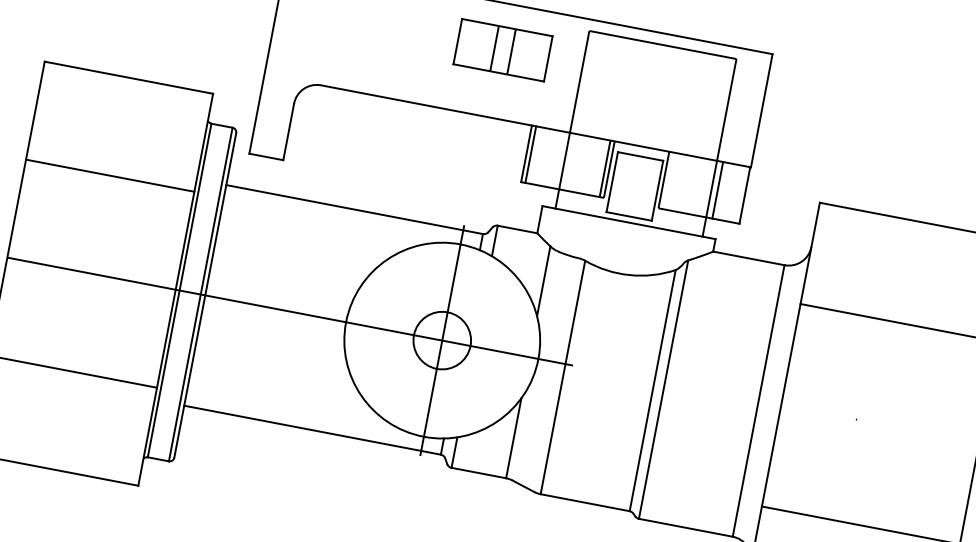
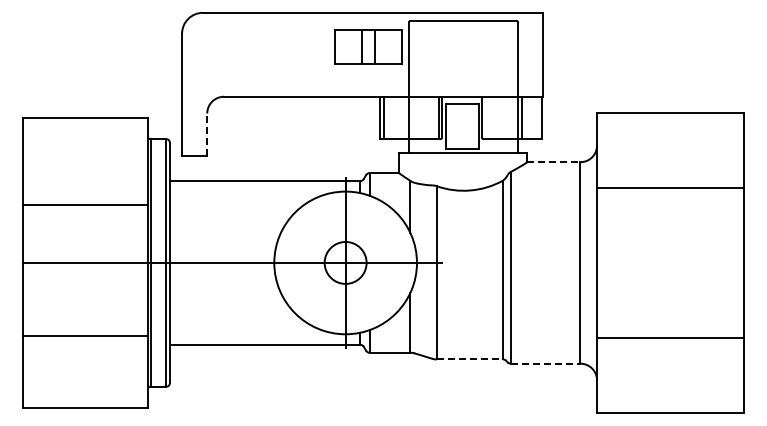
part: (503, 49) -> (368, 46), moved
line: (289, 131) -> (207, 134), solid -> dashed
line: (110, 176) -> (85, 205), moved
line: (749, 258) -> (554, 162), solid -> dashed
line: (585, 502) -> (470, 359), solid -> dashed
line: (685, 527) -> (545, 363), solid -> dashed

